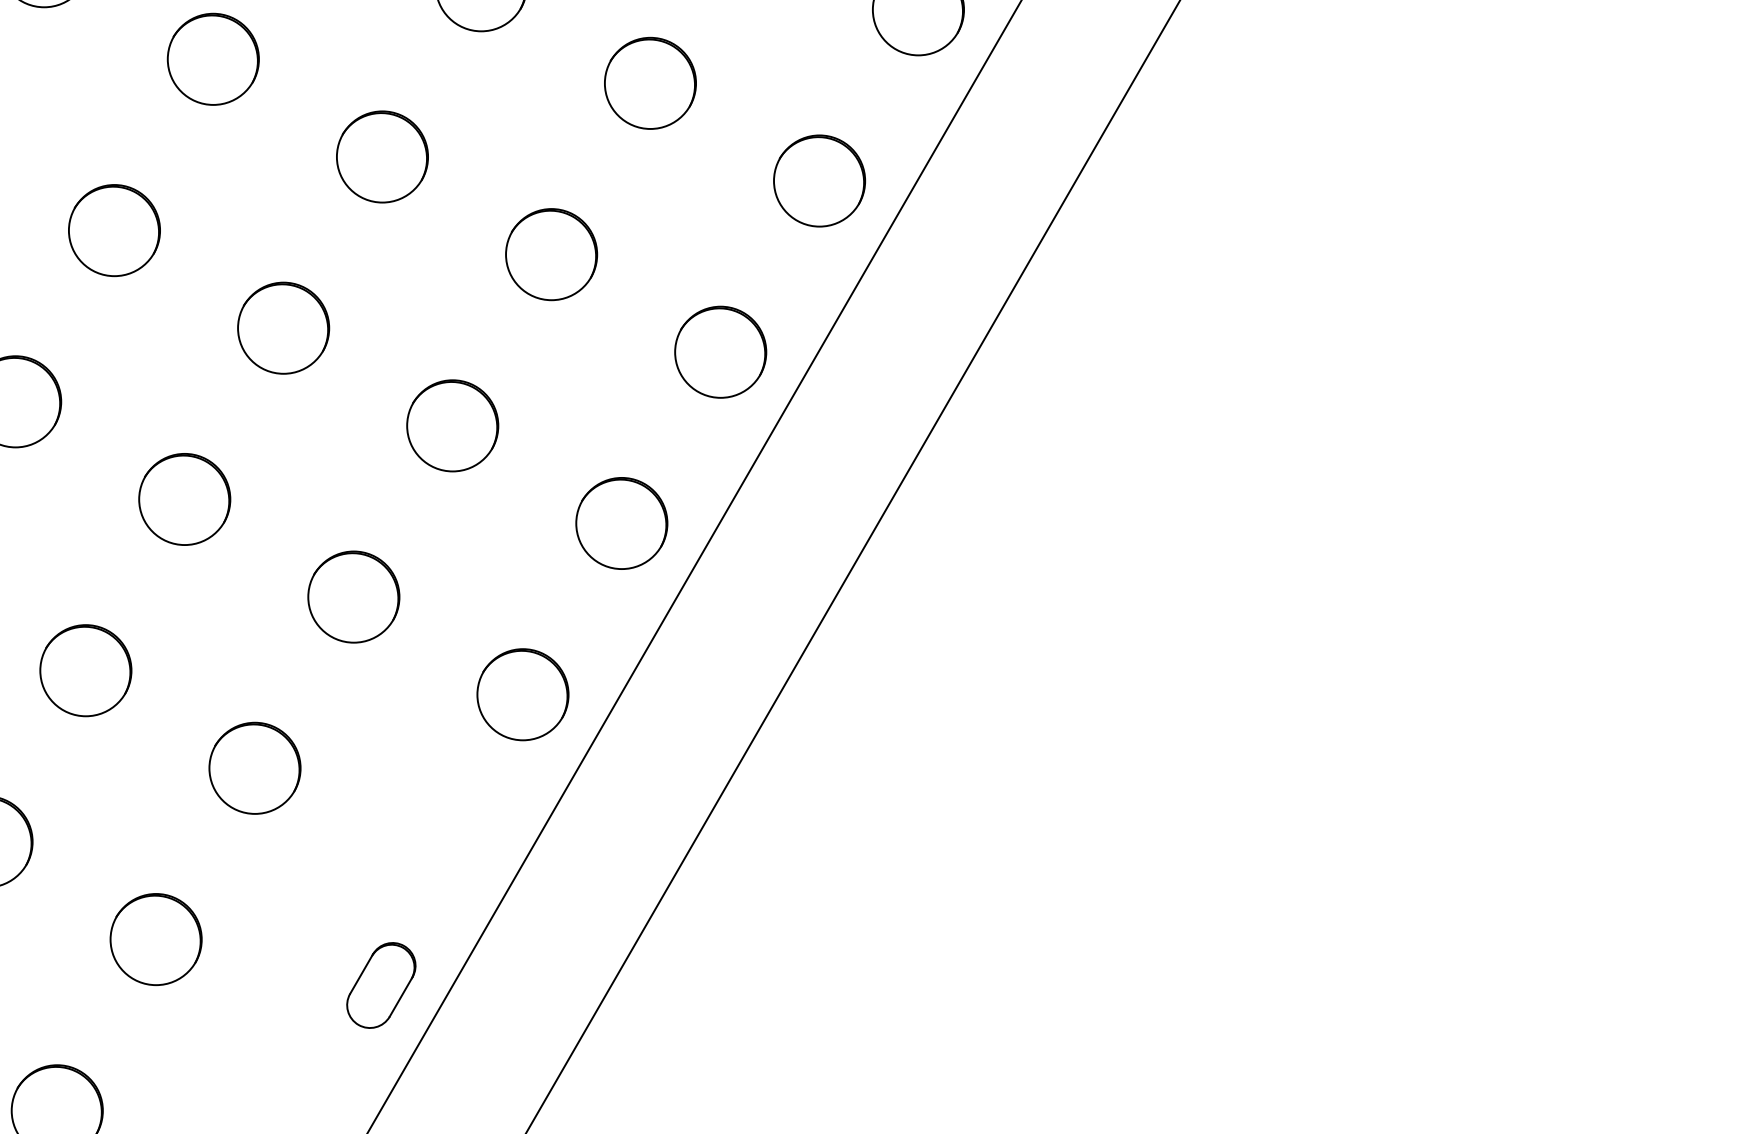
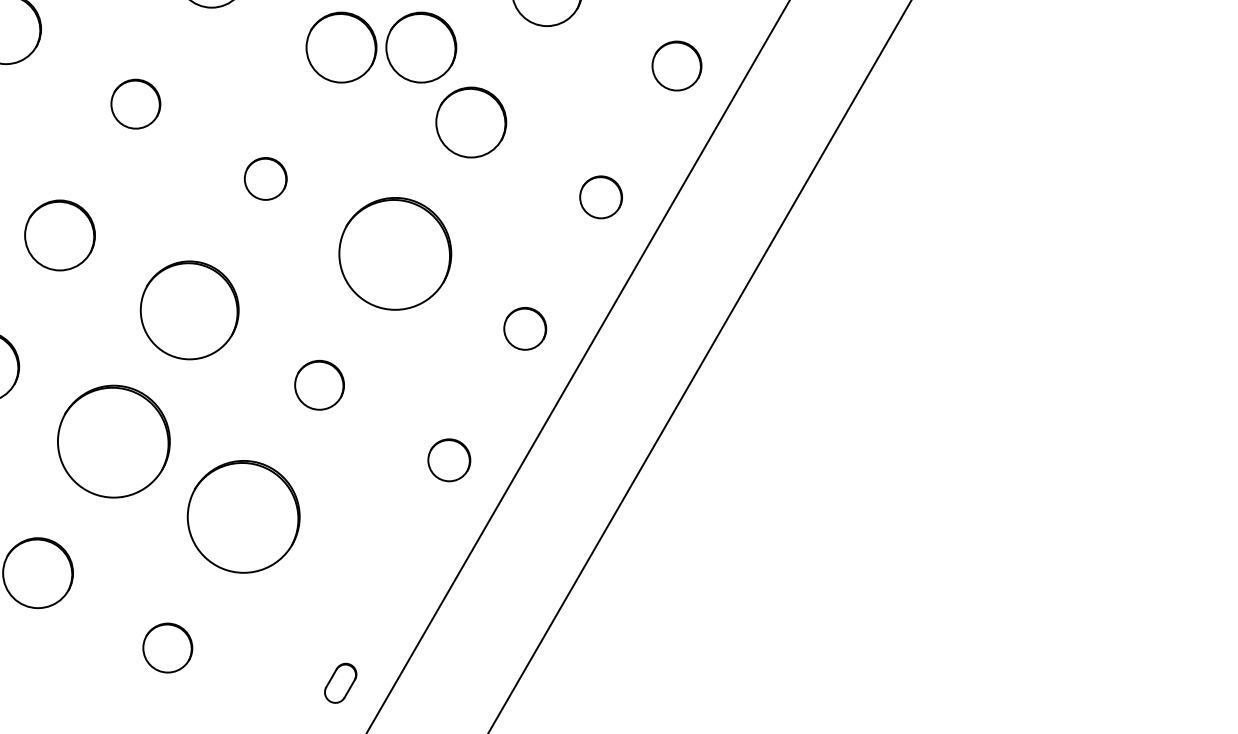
part: (486, 156) -> (421, 47), added
part: (819, 180) -> (676, 65), size x0.7
part: (114, 230) -> (135, 104), size x0.7
part: (283, 327) -> (265, 178), size x0.6
part: (720, 351) -> (600, 196), size x0.6
part: (452, 425) -> (395, 253), size x1.6
part: (184, 499) -> (189, 310), size x1.4
part: (621, 523) -> (524, 328), size x0.6
part: (353, 596) -> (319, 384), size x0.7
part: (85, 670) -> (113, 441), size x1.6
part: (522, 694) -> (448, 460), size x0.6
part: (254, 767) -> (243, 516), size x1.6
part: (155, 939) -> (167, 648), size x0.7
part: (381, 985) -> (340, 683), size x0.6

